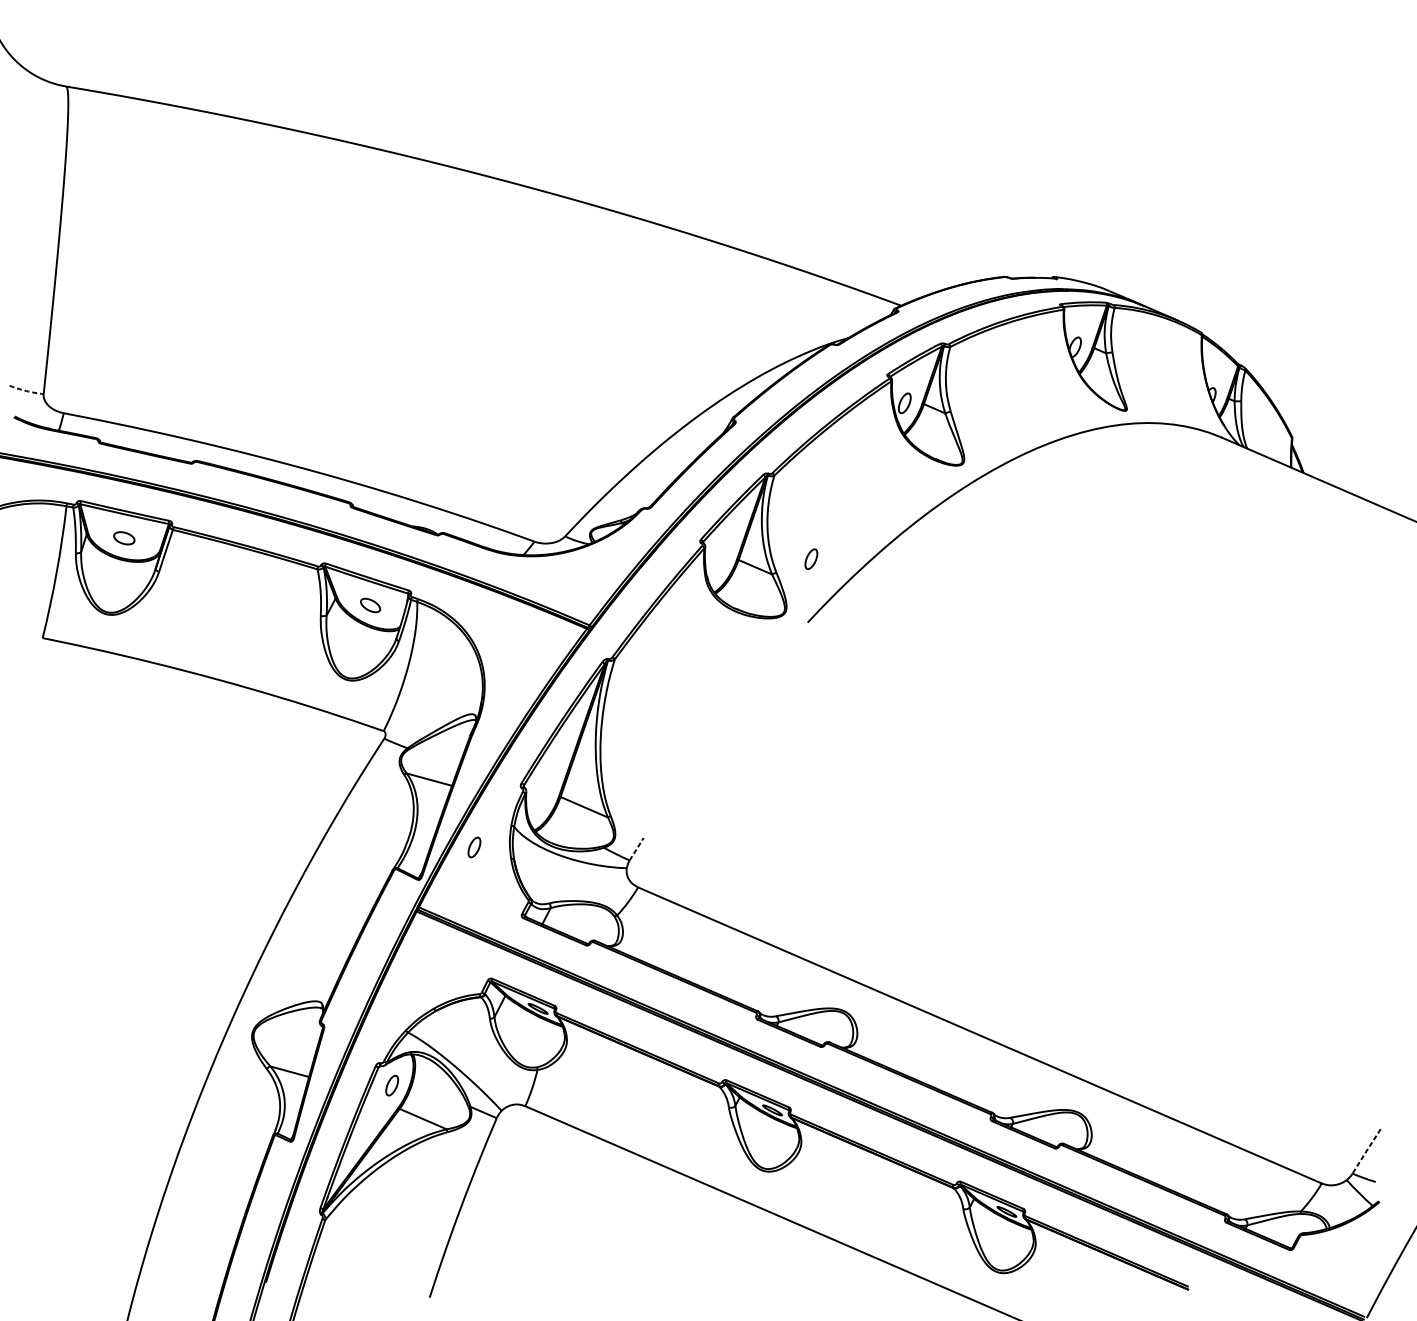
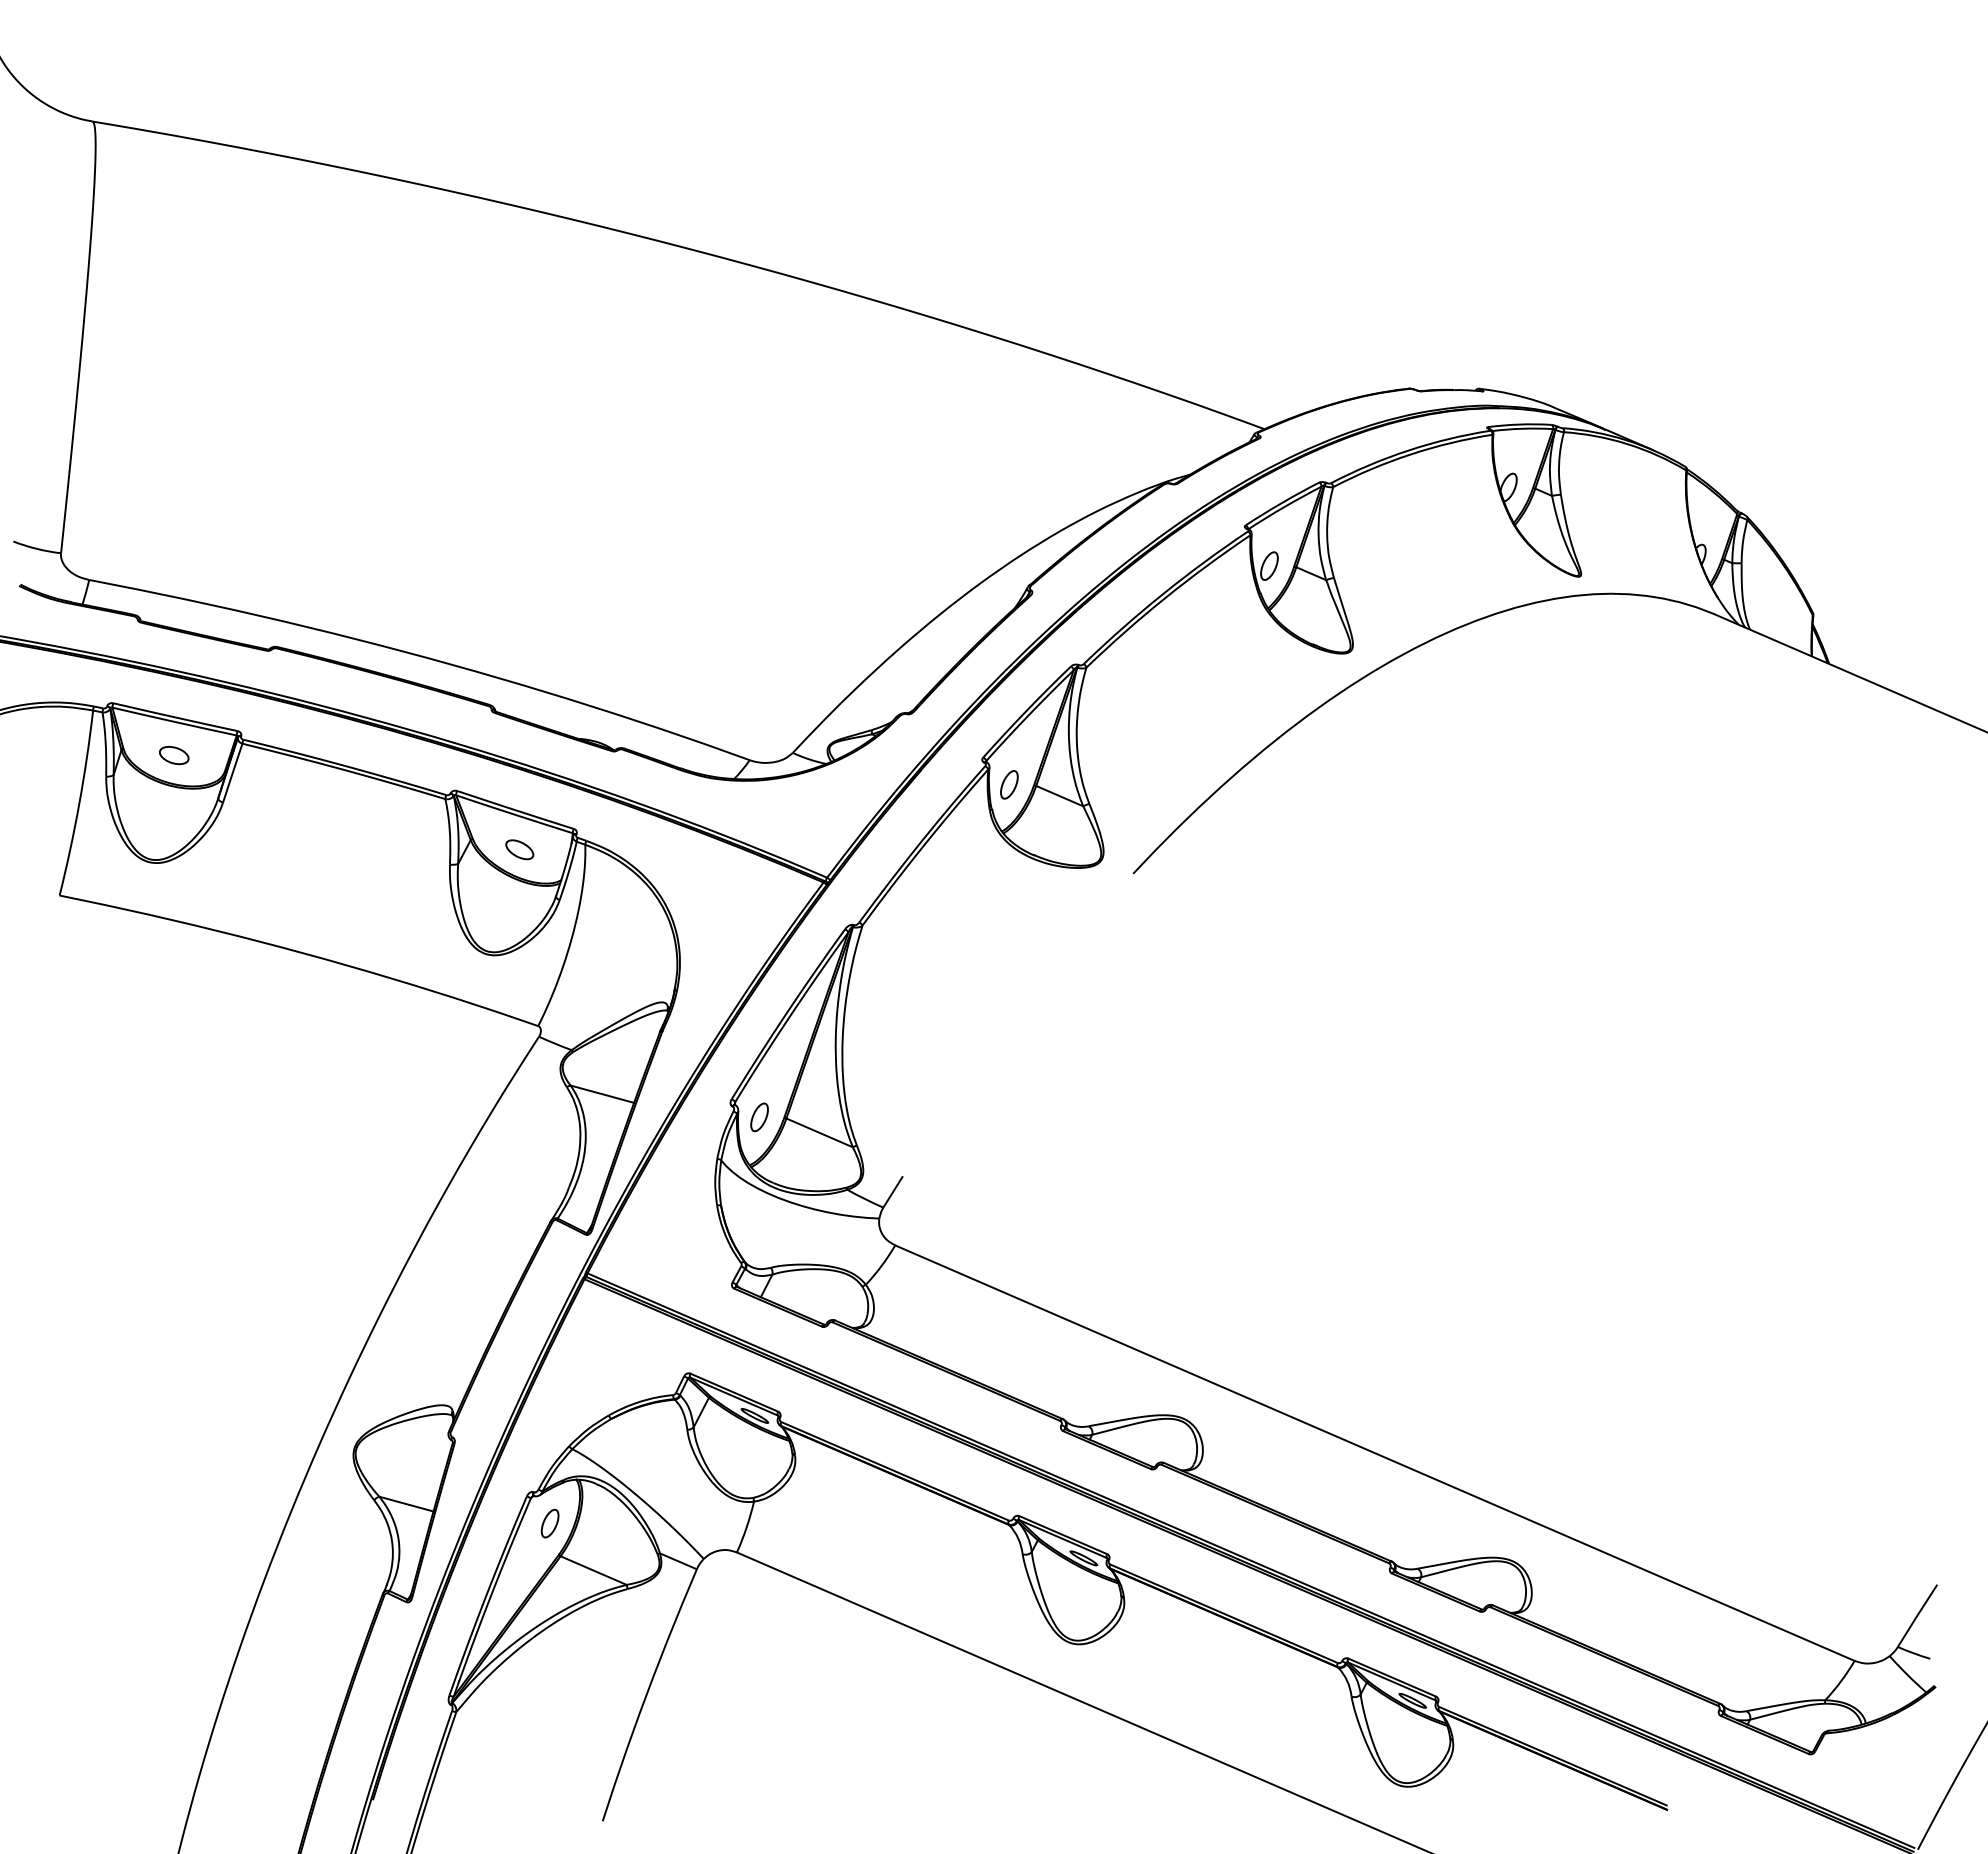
arc: (26, 390) -> (36, 548), dashed -> solid
part: (811, 558) -> (1009, 784), moved
part: (474, 847) -> (759, 1117), moved
line: (636, 848) -> (893, 1191), dashed -> solid
line: (1366, 1151) -> (1917, 1615), dashed -> solid

